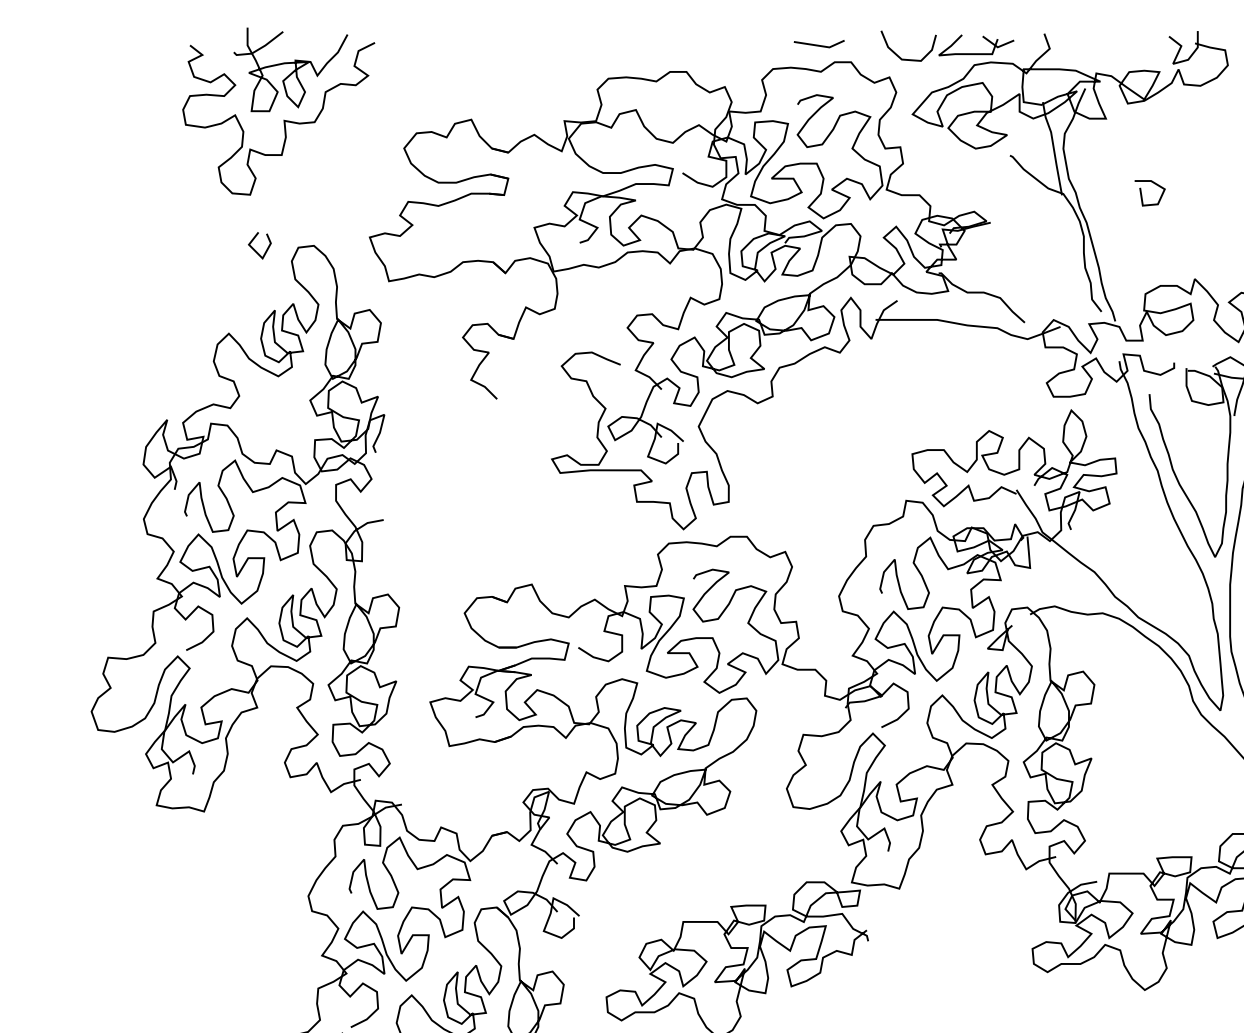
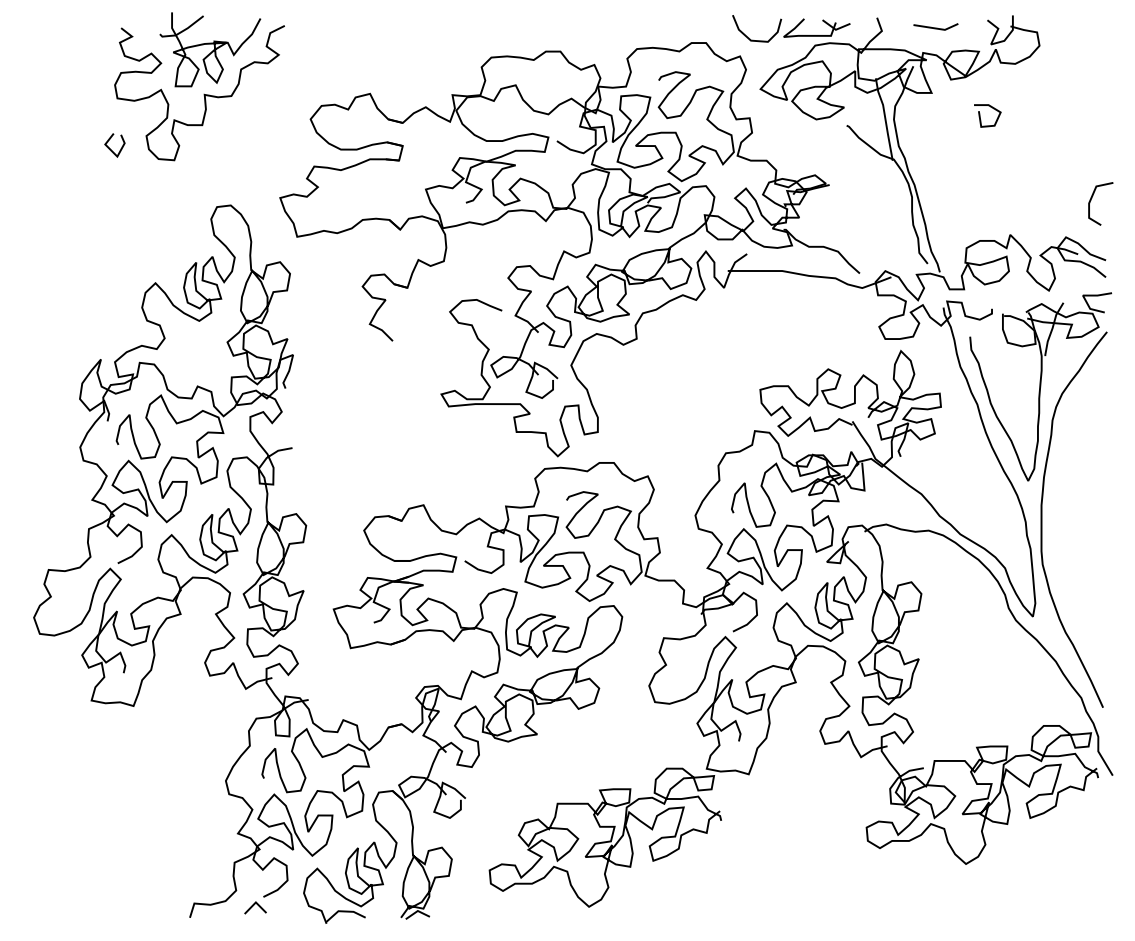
line: (818, 44) -> (935, 27), moved
curve: (1141, 192) -> (980, 115), moved
line: (254, 249) -> (110, 148), moved

